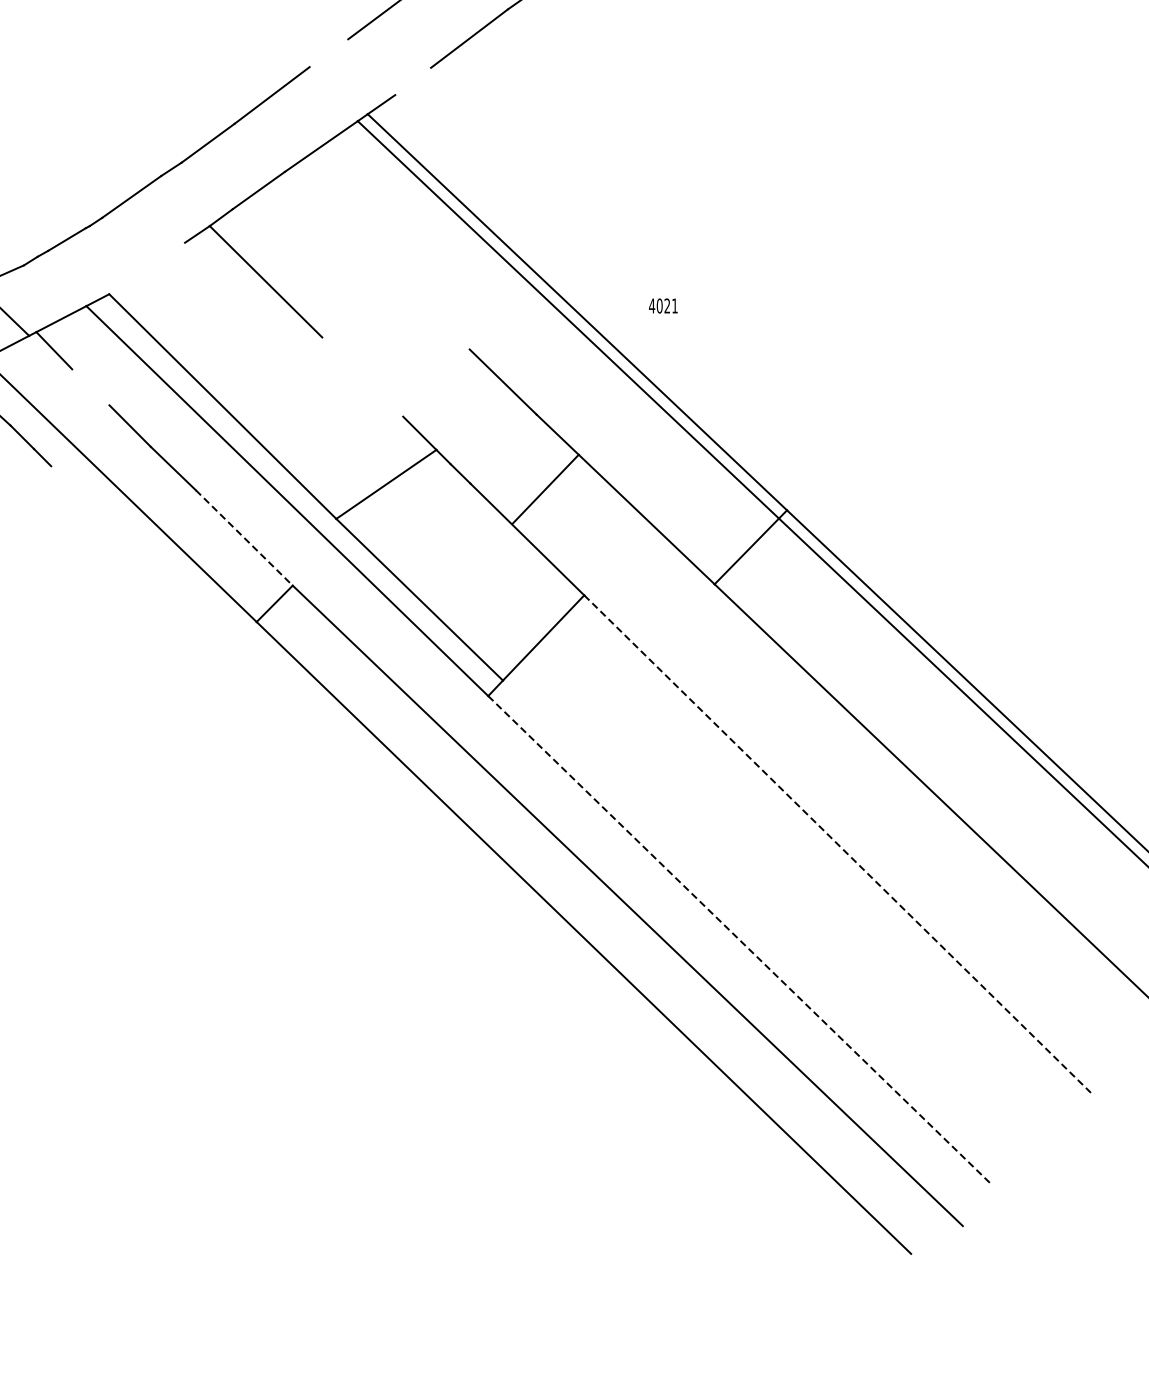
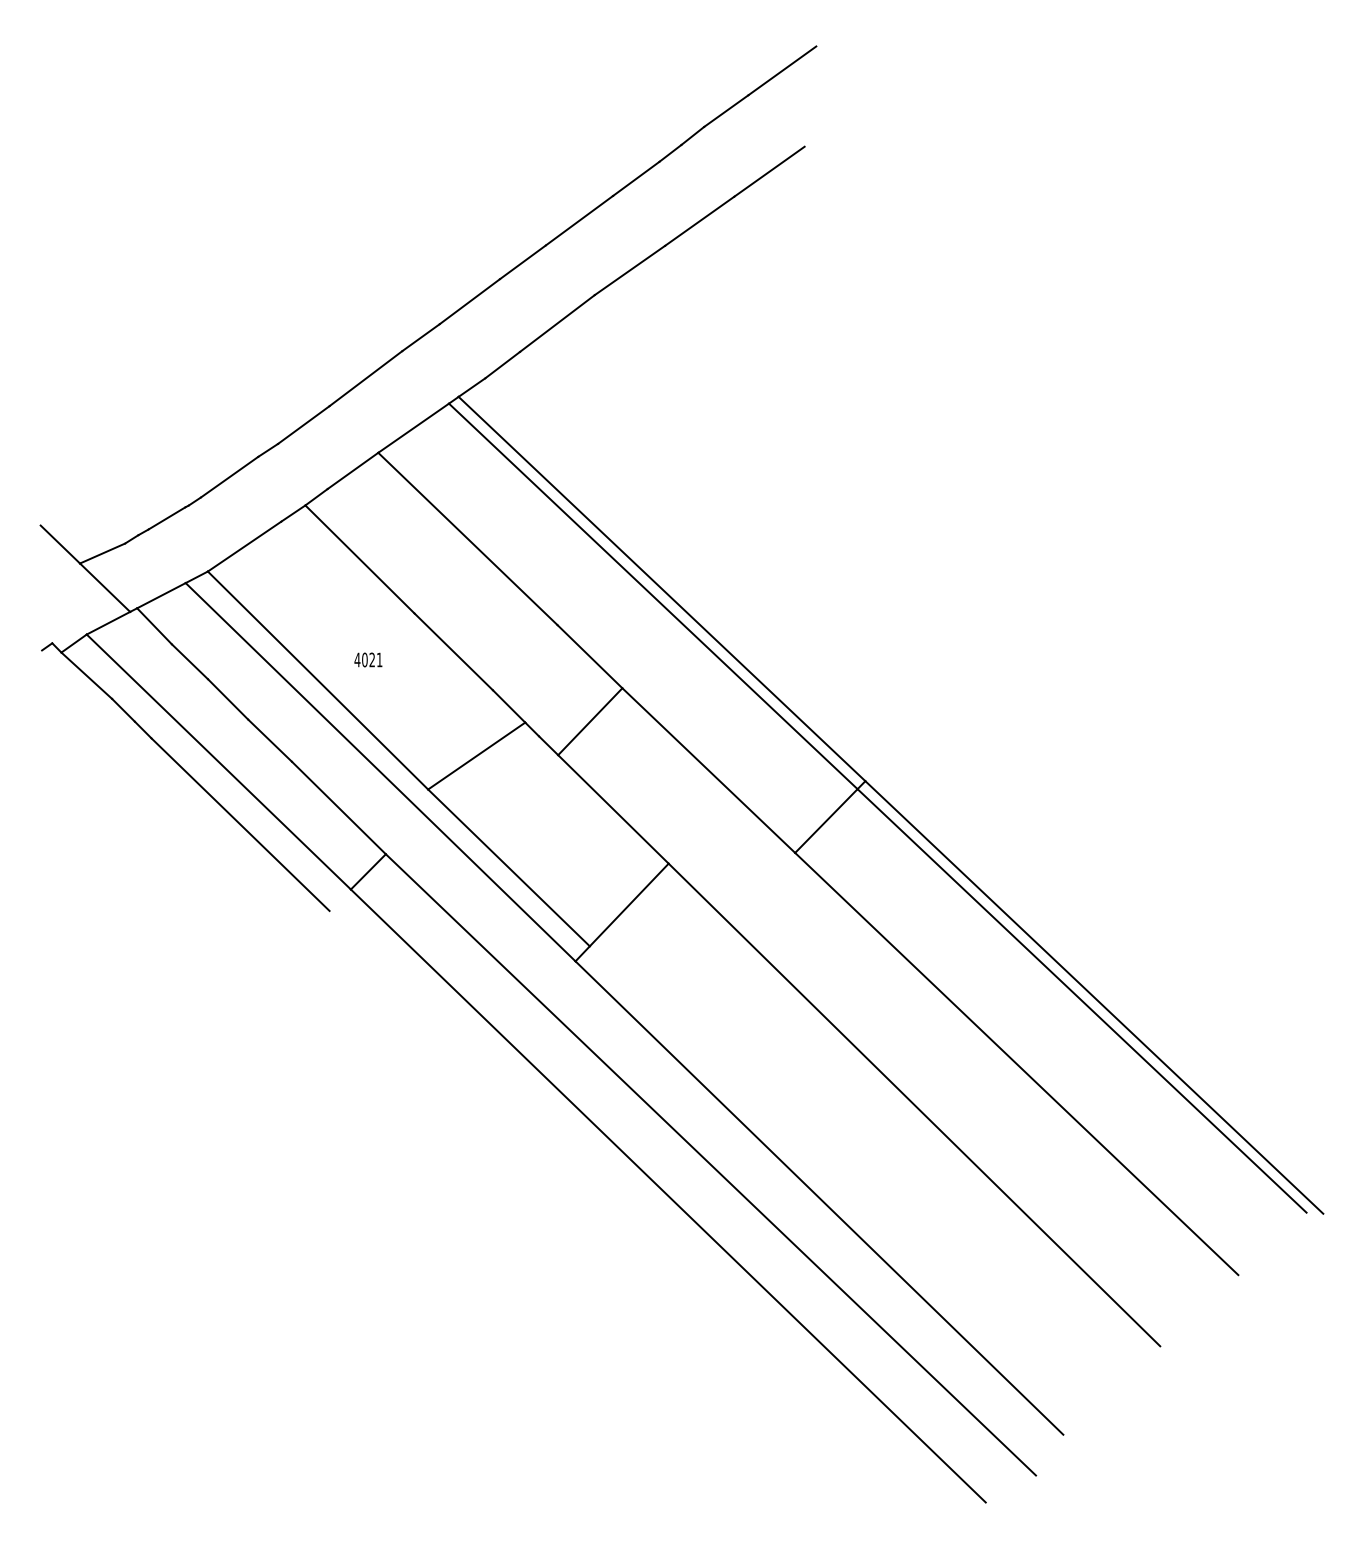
line: (328, 52) -> (420, 337), added
line: (412, 80) -> (502, 364), added
line: (376, 260) -> (467, 538), added
line: (147, 268) -> (244, 546), added
text: (663, 305) -> (368, 659), moved
line: (362, 376) -> (453, 651), added
line: (90, 386) -> (189, 661), added
line: (545, 489) -> (590, 721), moved
line: (243, 537) -> (338, 807), dashed -> solid
line: (142, 554) -> (240, 824), added
line: (837, 844) -> (914, 1105), dashed -> solid
line: (739, 940) -> (819, 1198), dashed -> solid

